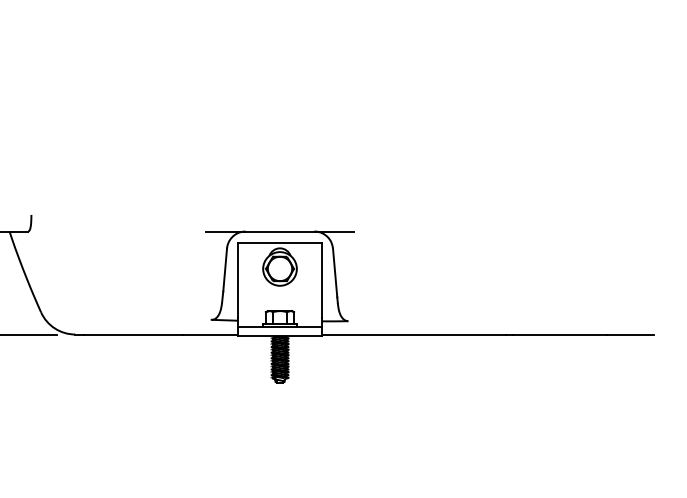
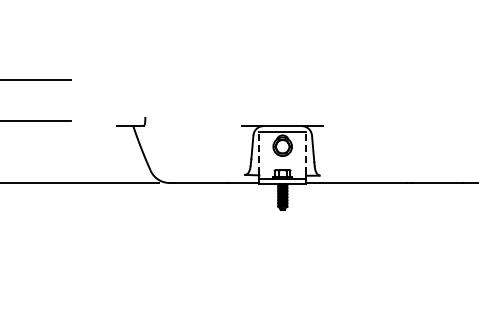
line: (237, 281) -> (259, 153), solid -> dashed
line: (323, 281) -> (306, 153), solid -> dashed

